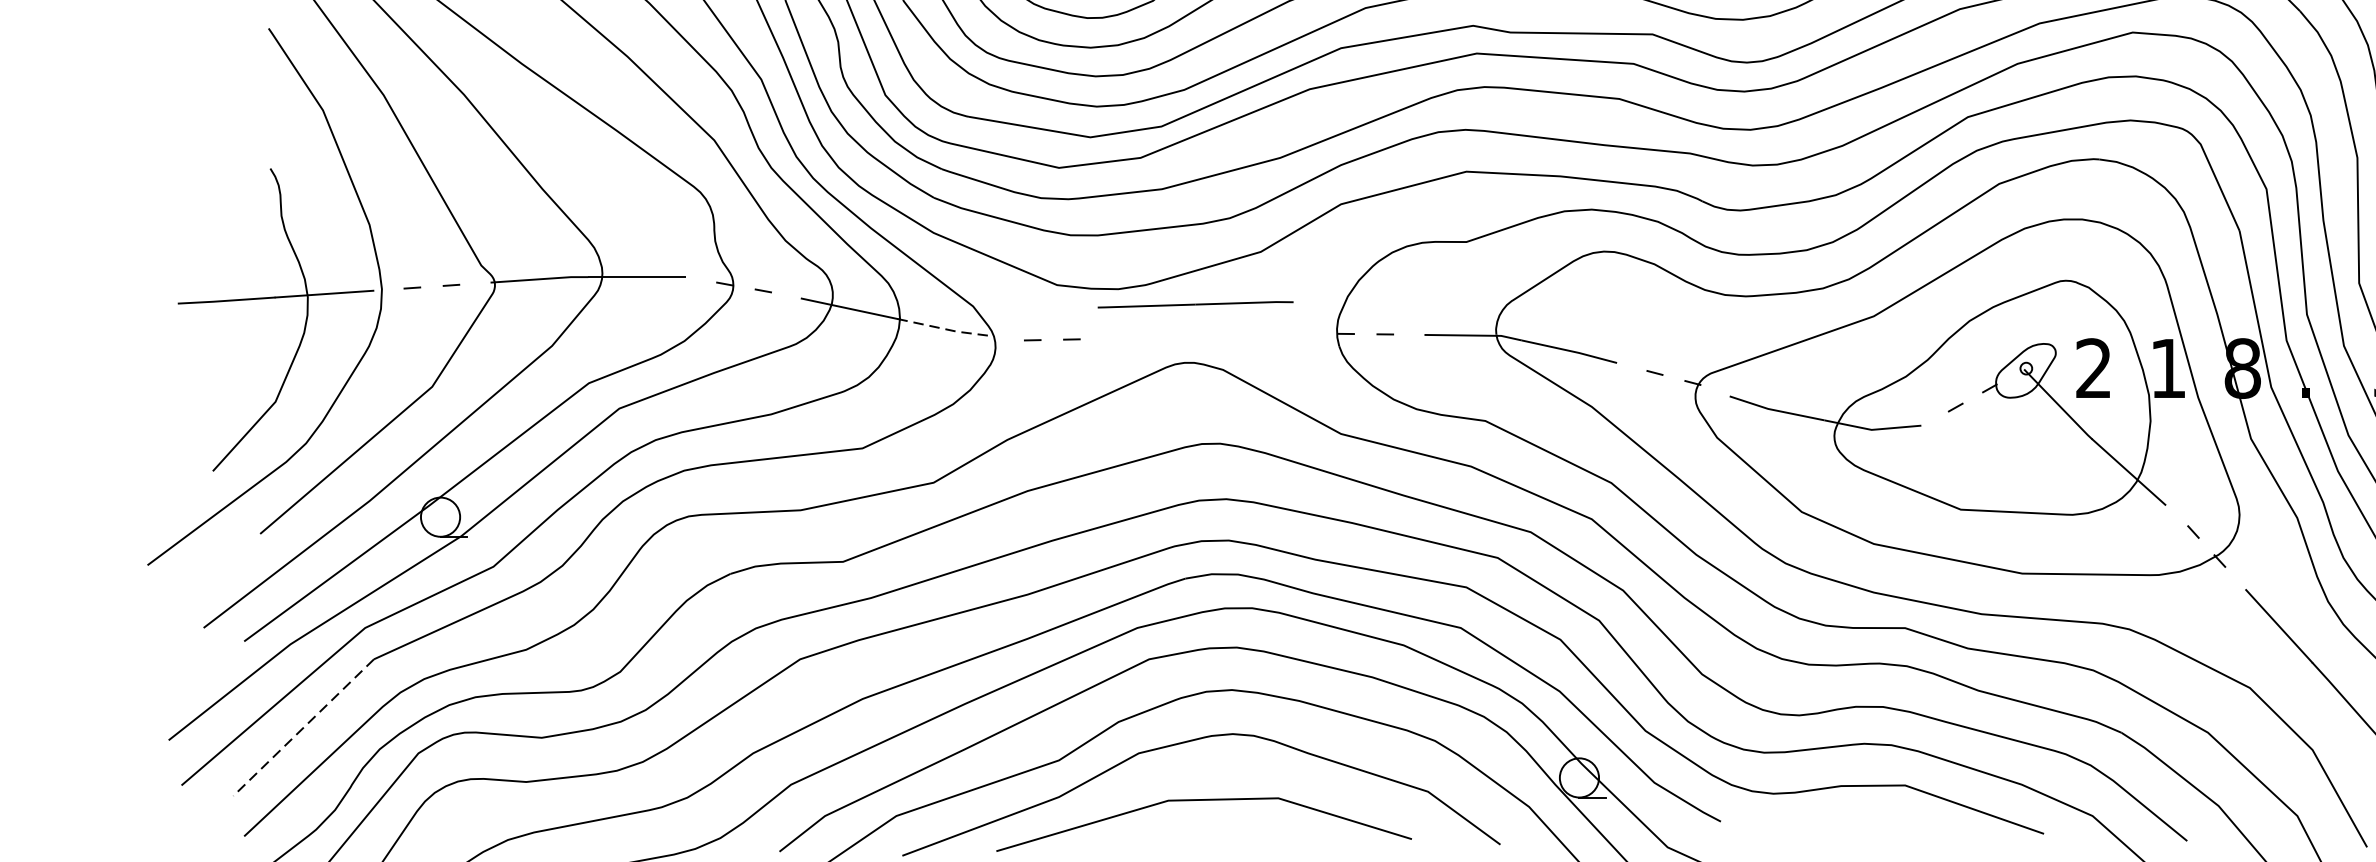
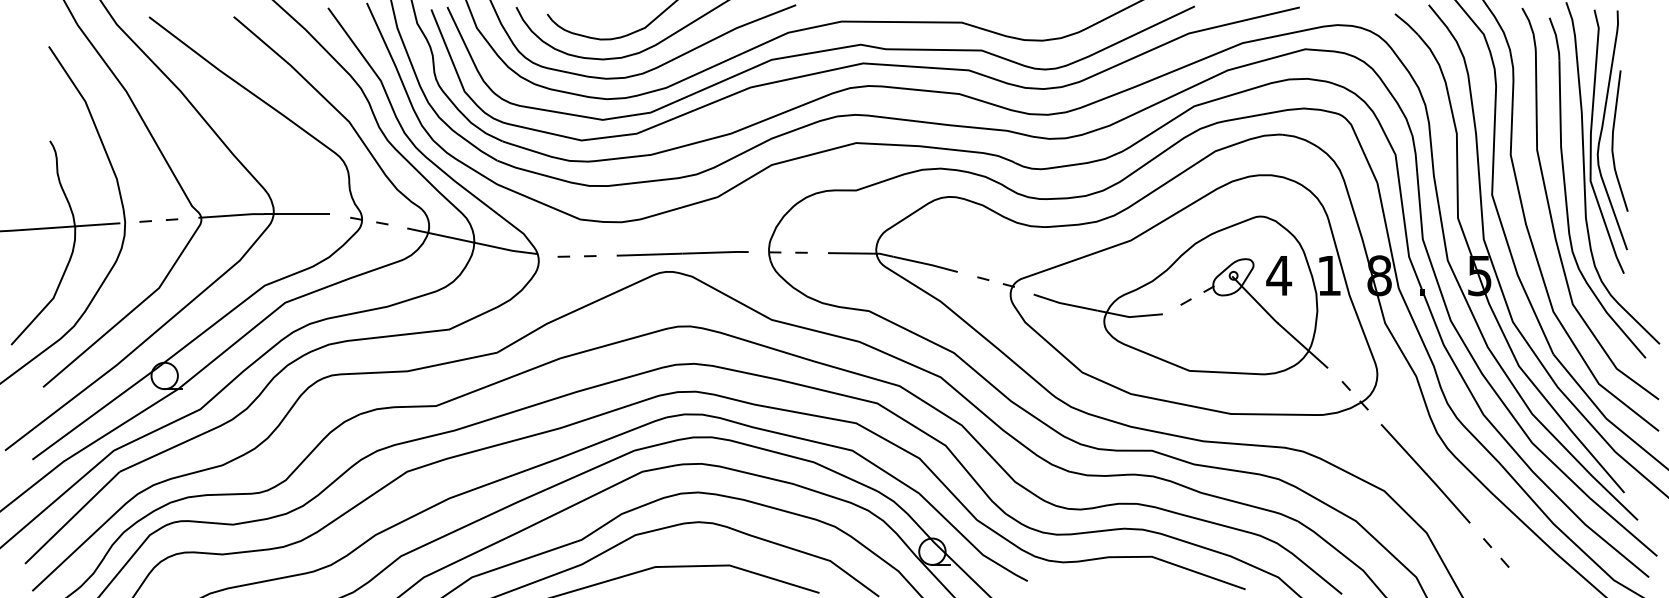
line: (1195, 304) -> (682, 253), moved
line: (946, 329) -> (505, 249), dashed -> solid
text: (2094, 368) -> (1279, 275), 2 -> 4
line: (303, 728) -> (72, 518), dashed -> solid

